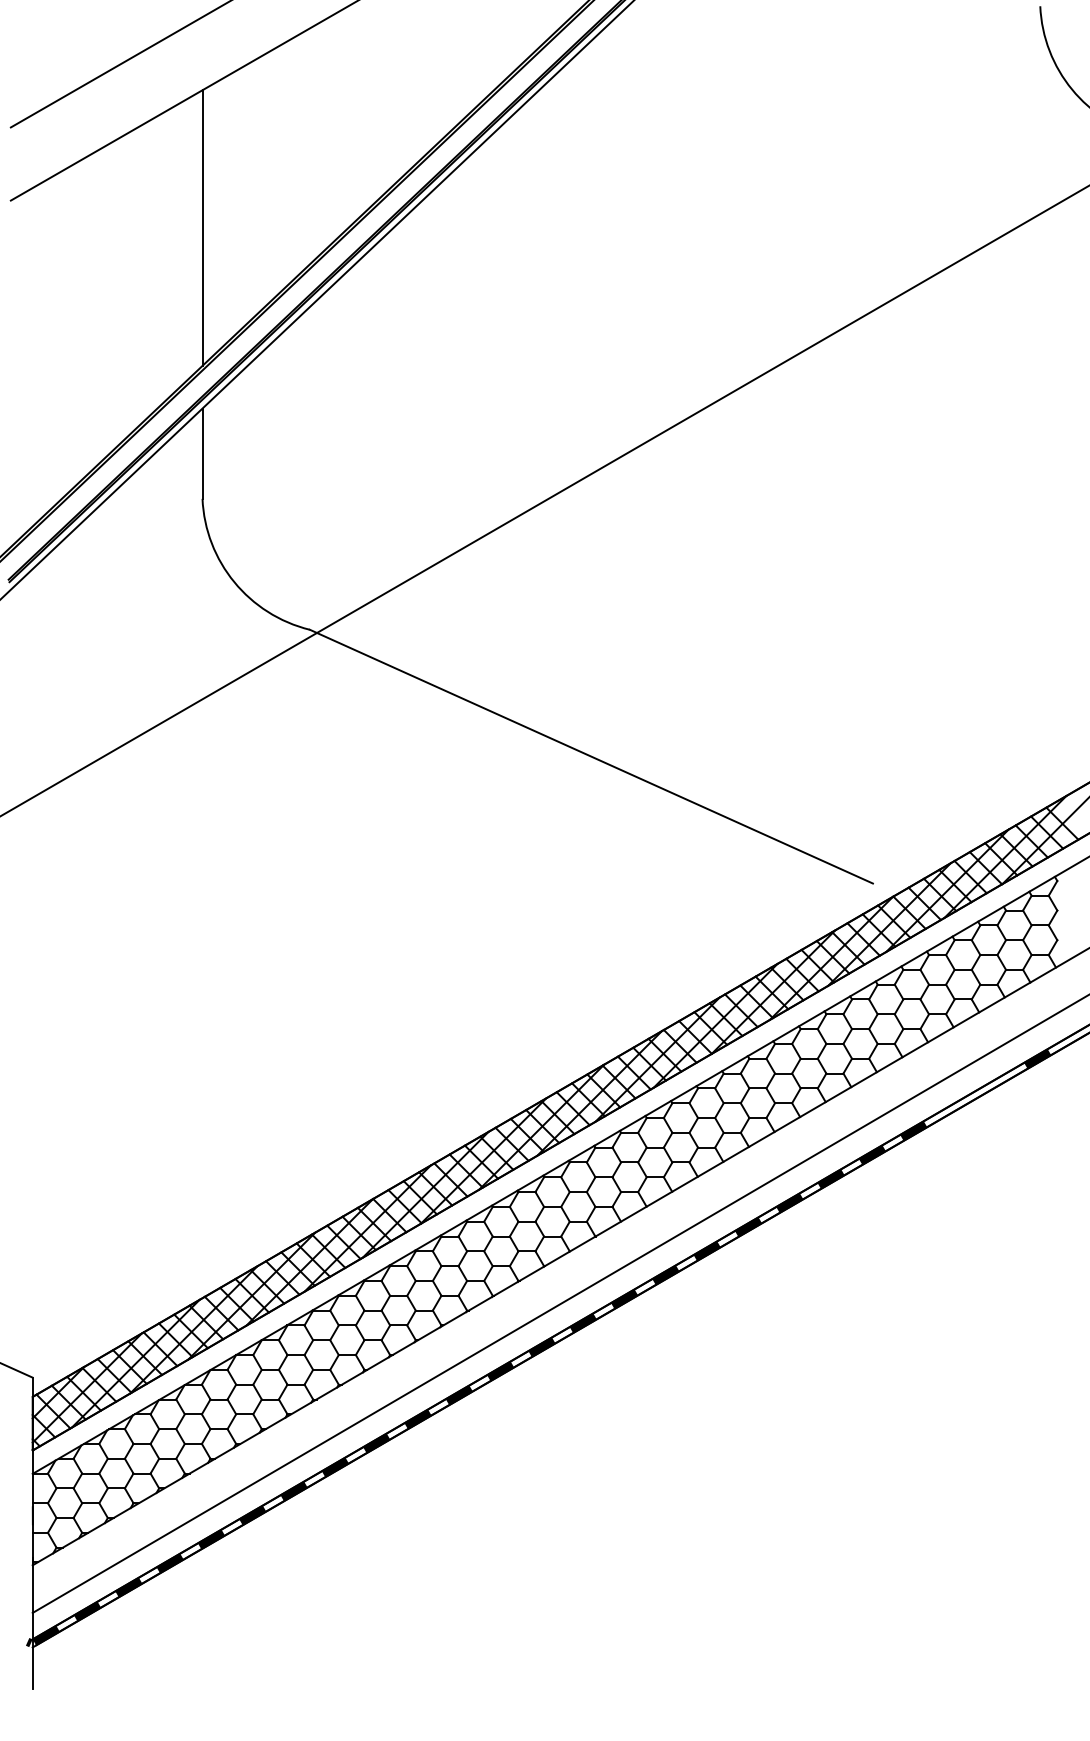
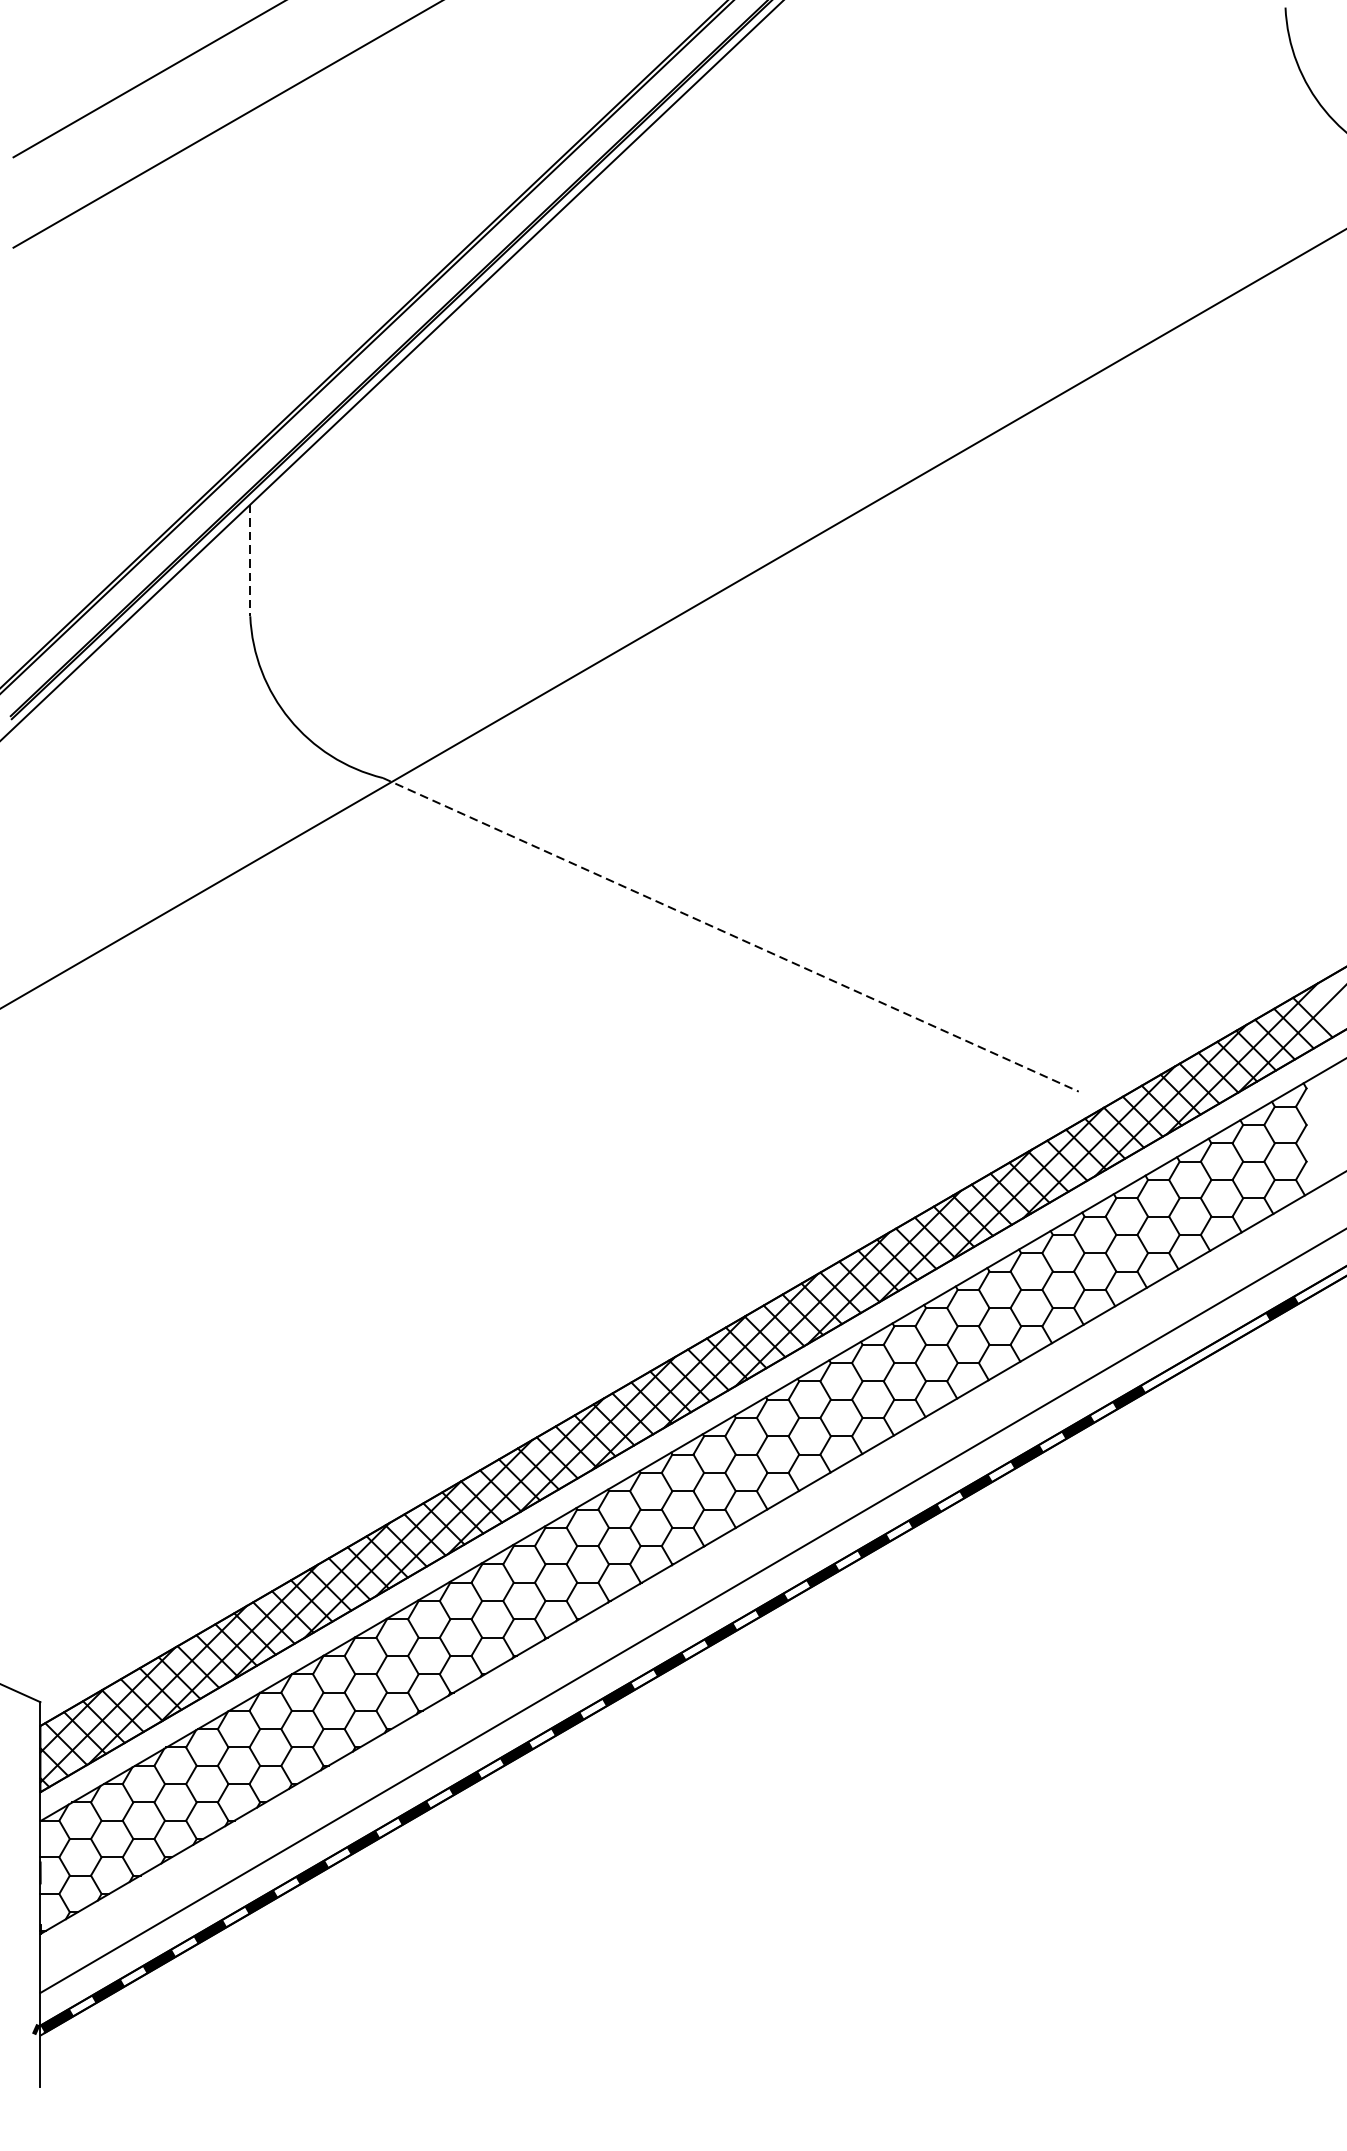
line: (202, 227) -> (250, 280), removed
line: (202, 454) -> (250, 561), solid -> dashed
line: (591, 756) -> (730, 934), solid -> dashed

